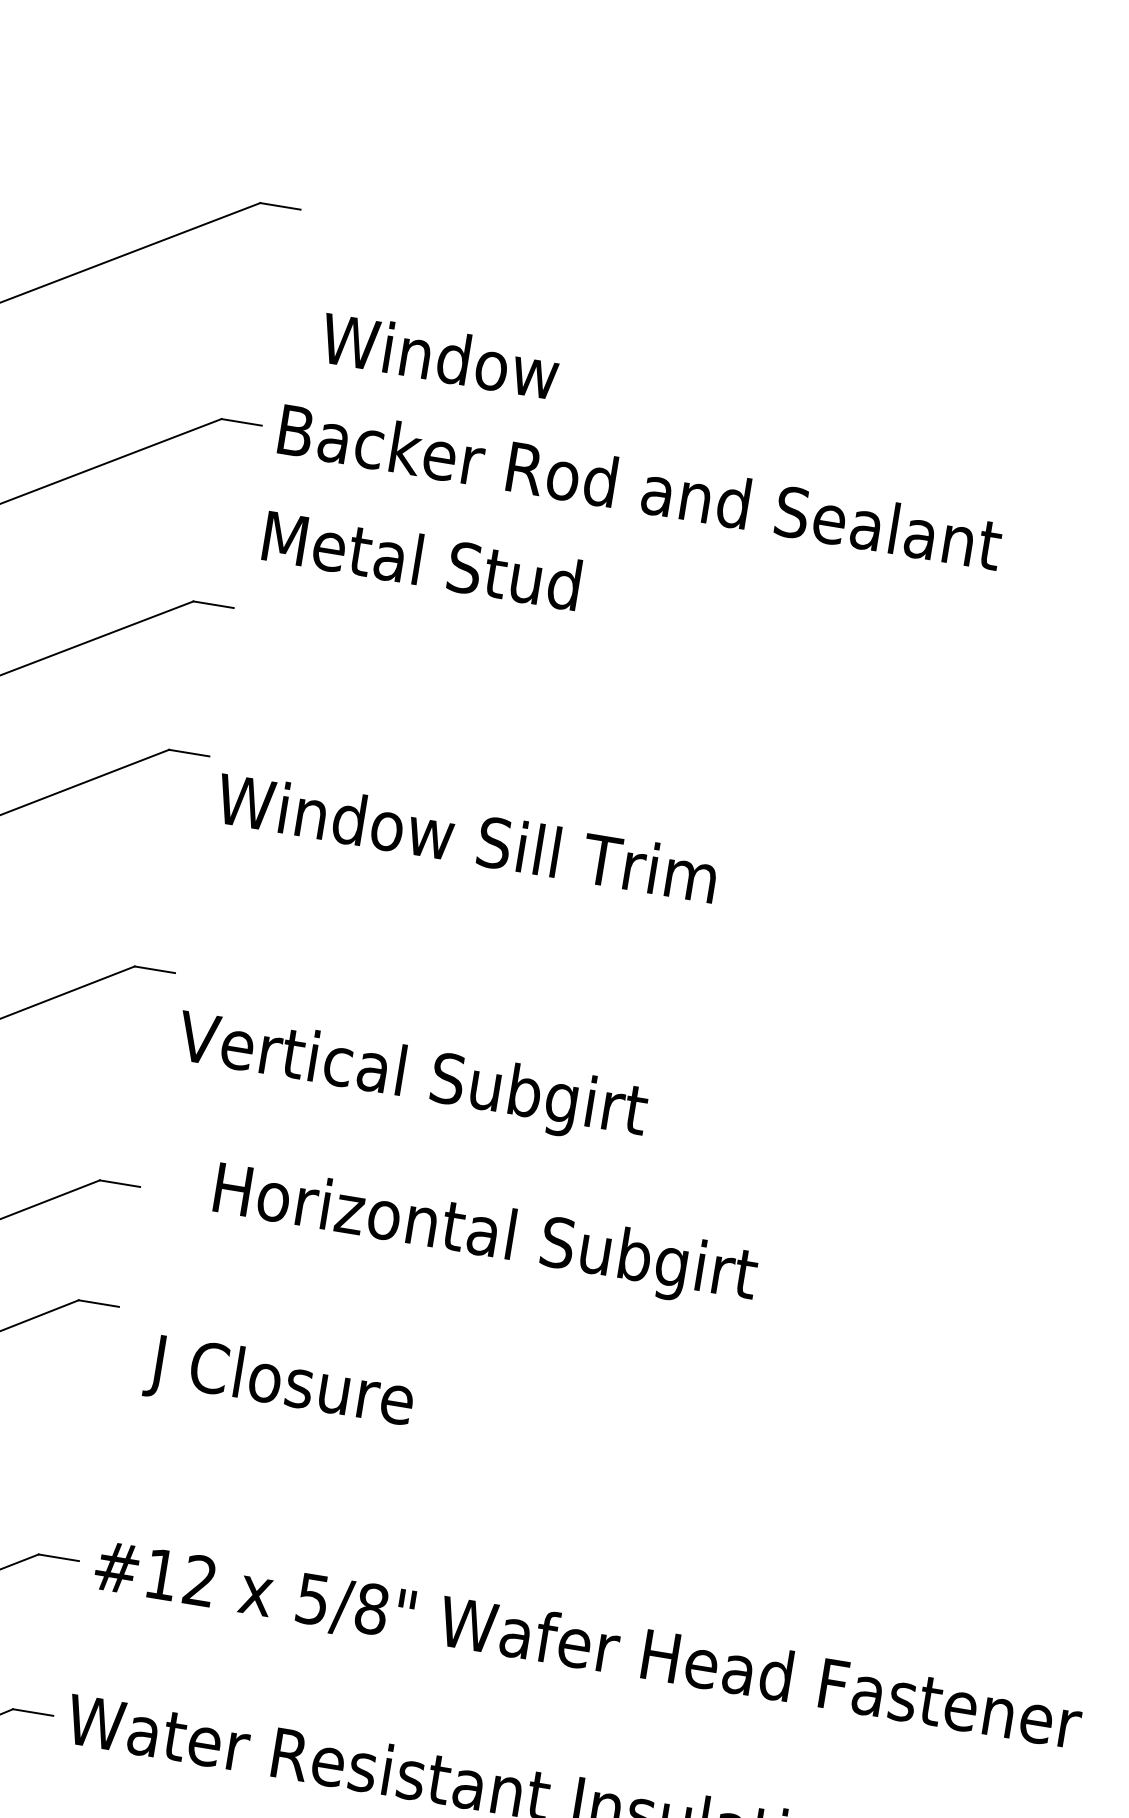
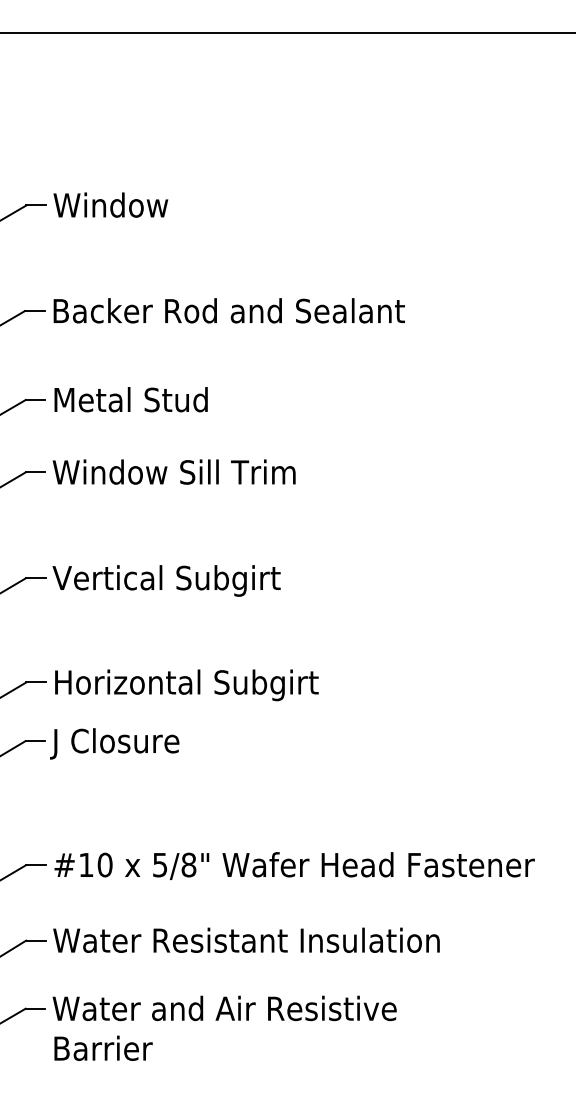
text: (439, 354) -> (110, 204), moved
text: (420, 559) -> (130, 399), moved
text: (465, 836) -> (173, 471), moved
text: (411, 1077) -> (166, 580), moved
text: (484, 1237) -> (186, 685), moved
text: (279, 1384) -> (114, 743), moved
text: (199, 1579) -> (104, 864), #12 -> #10

